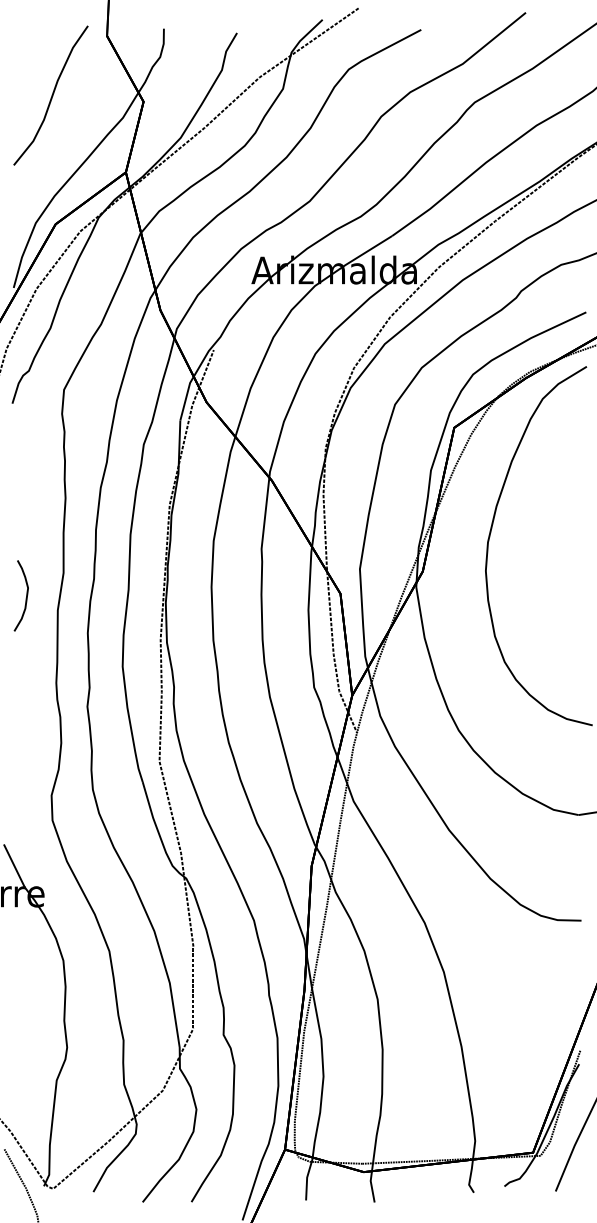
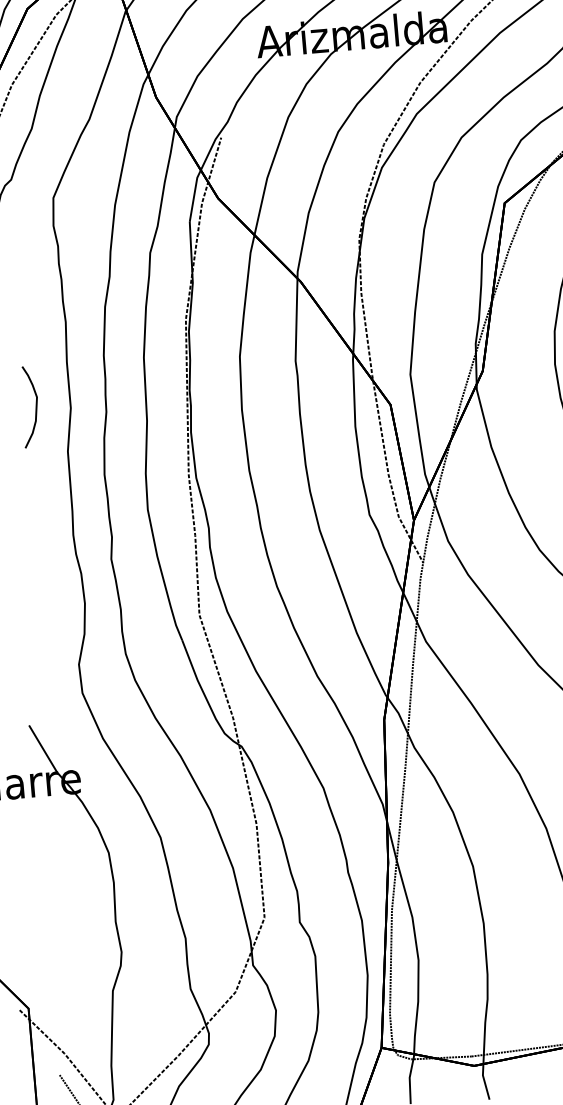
curve: (25, 598) -> (35, 409), moved

